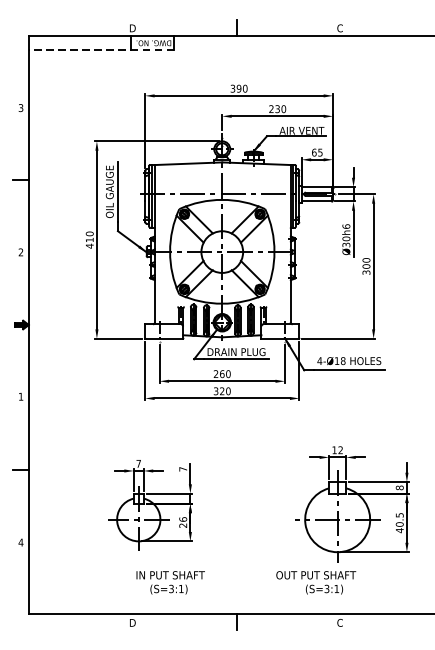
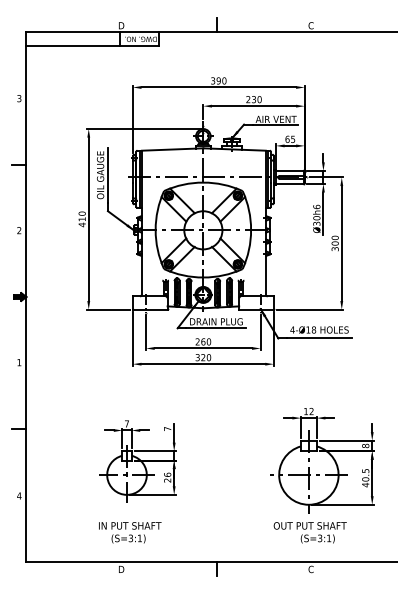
line: (101, 49) -> (92, 45), dashed -> solid
text: (171, 582) -> (130, 532), moved
text: (315, 582) -> (309, 532), moved

